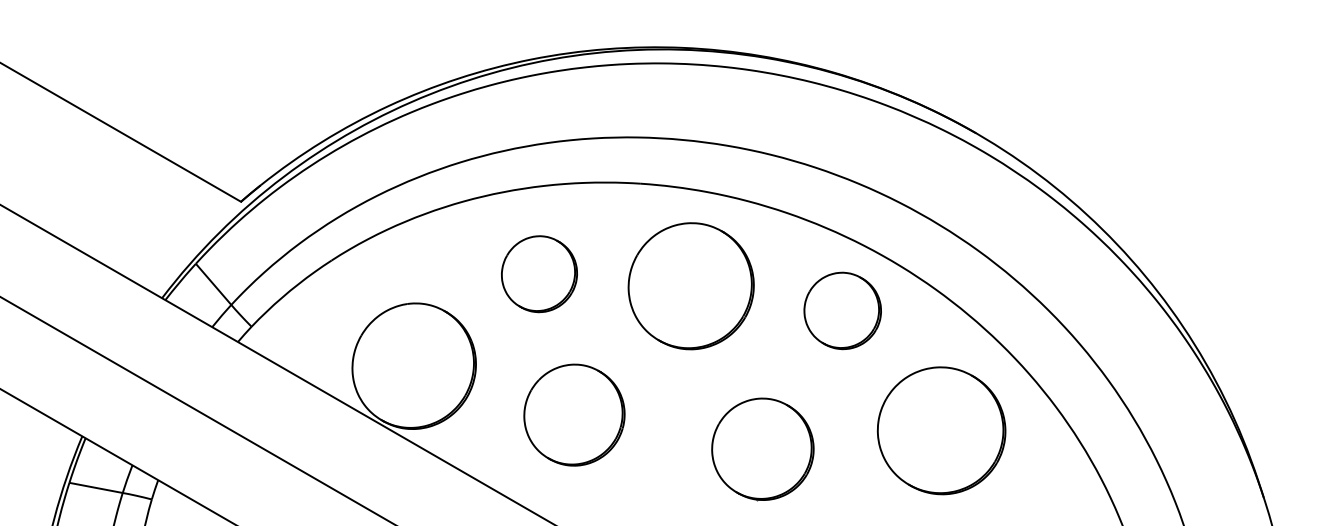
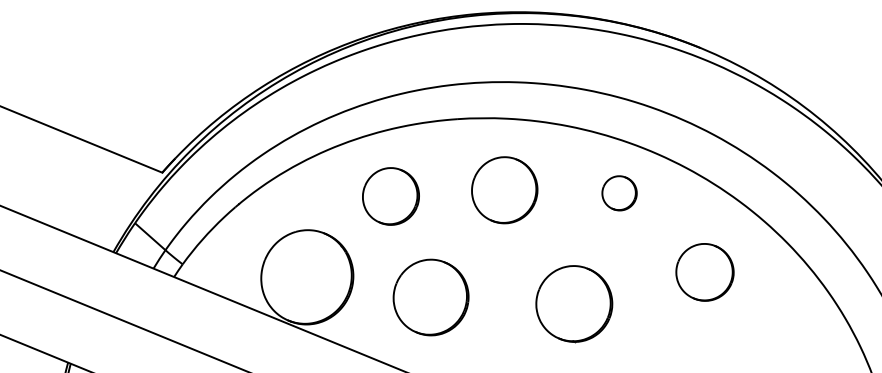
part: (690, 286) -> (504, 190), size x0.7
part: (842, 310) -> (619, 193), size x0.6
part: (941, 430) -> (704, 272), size x0.6

